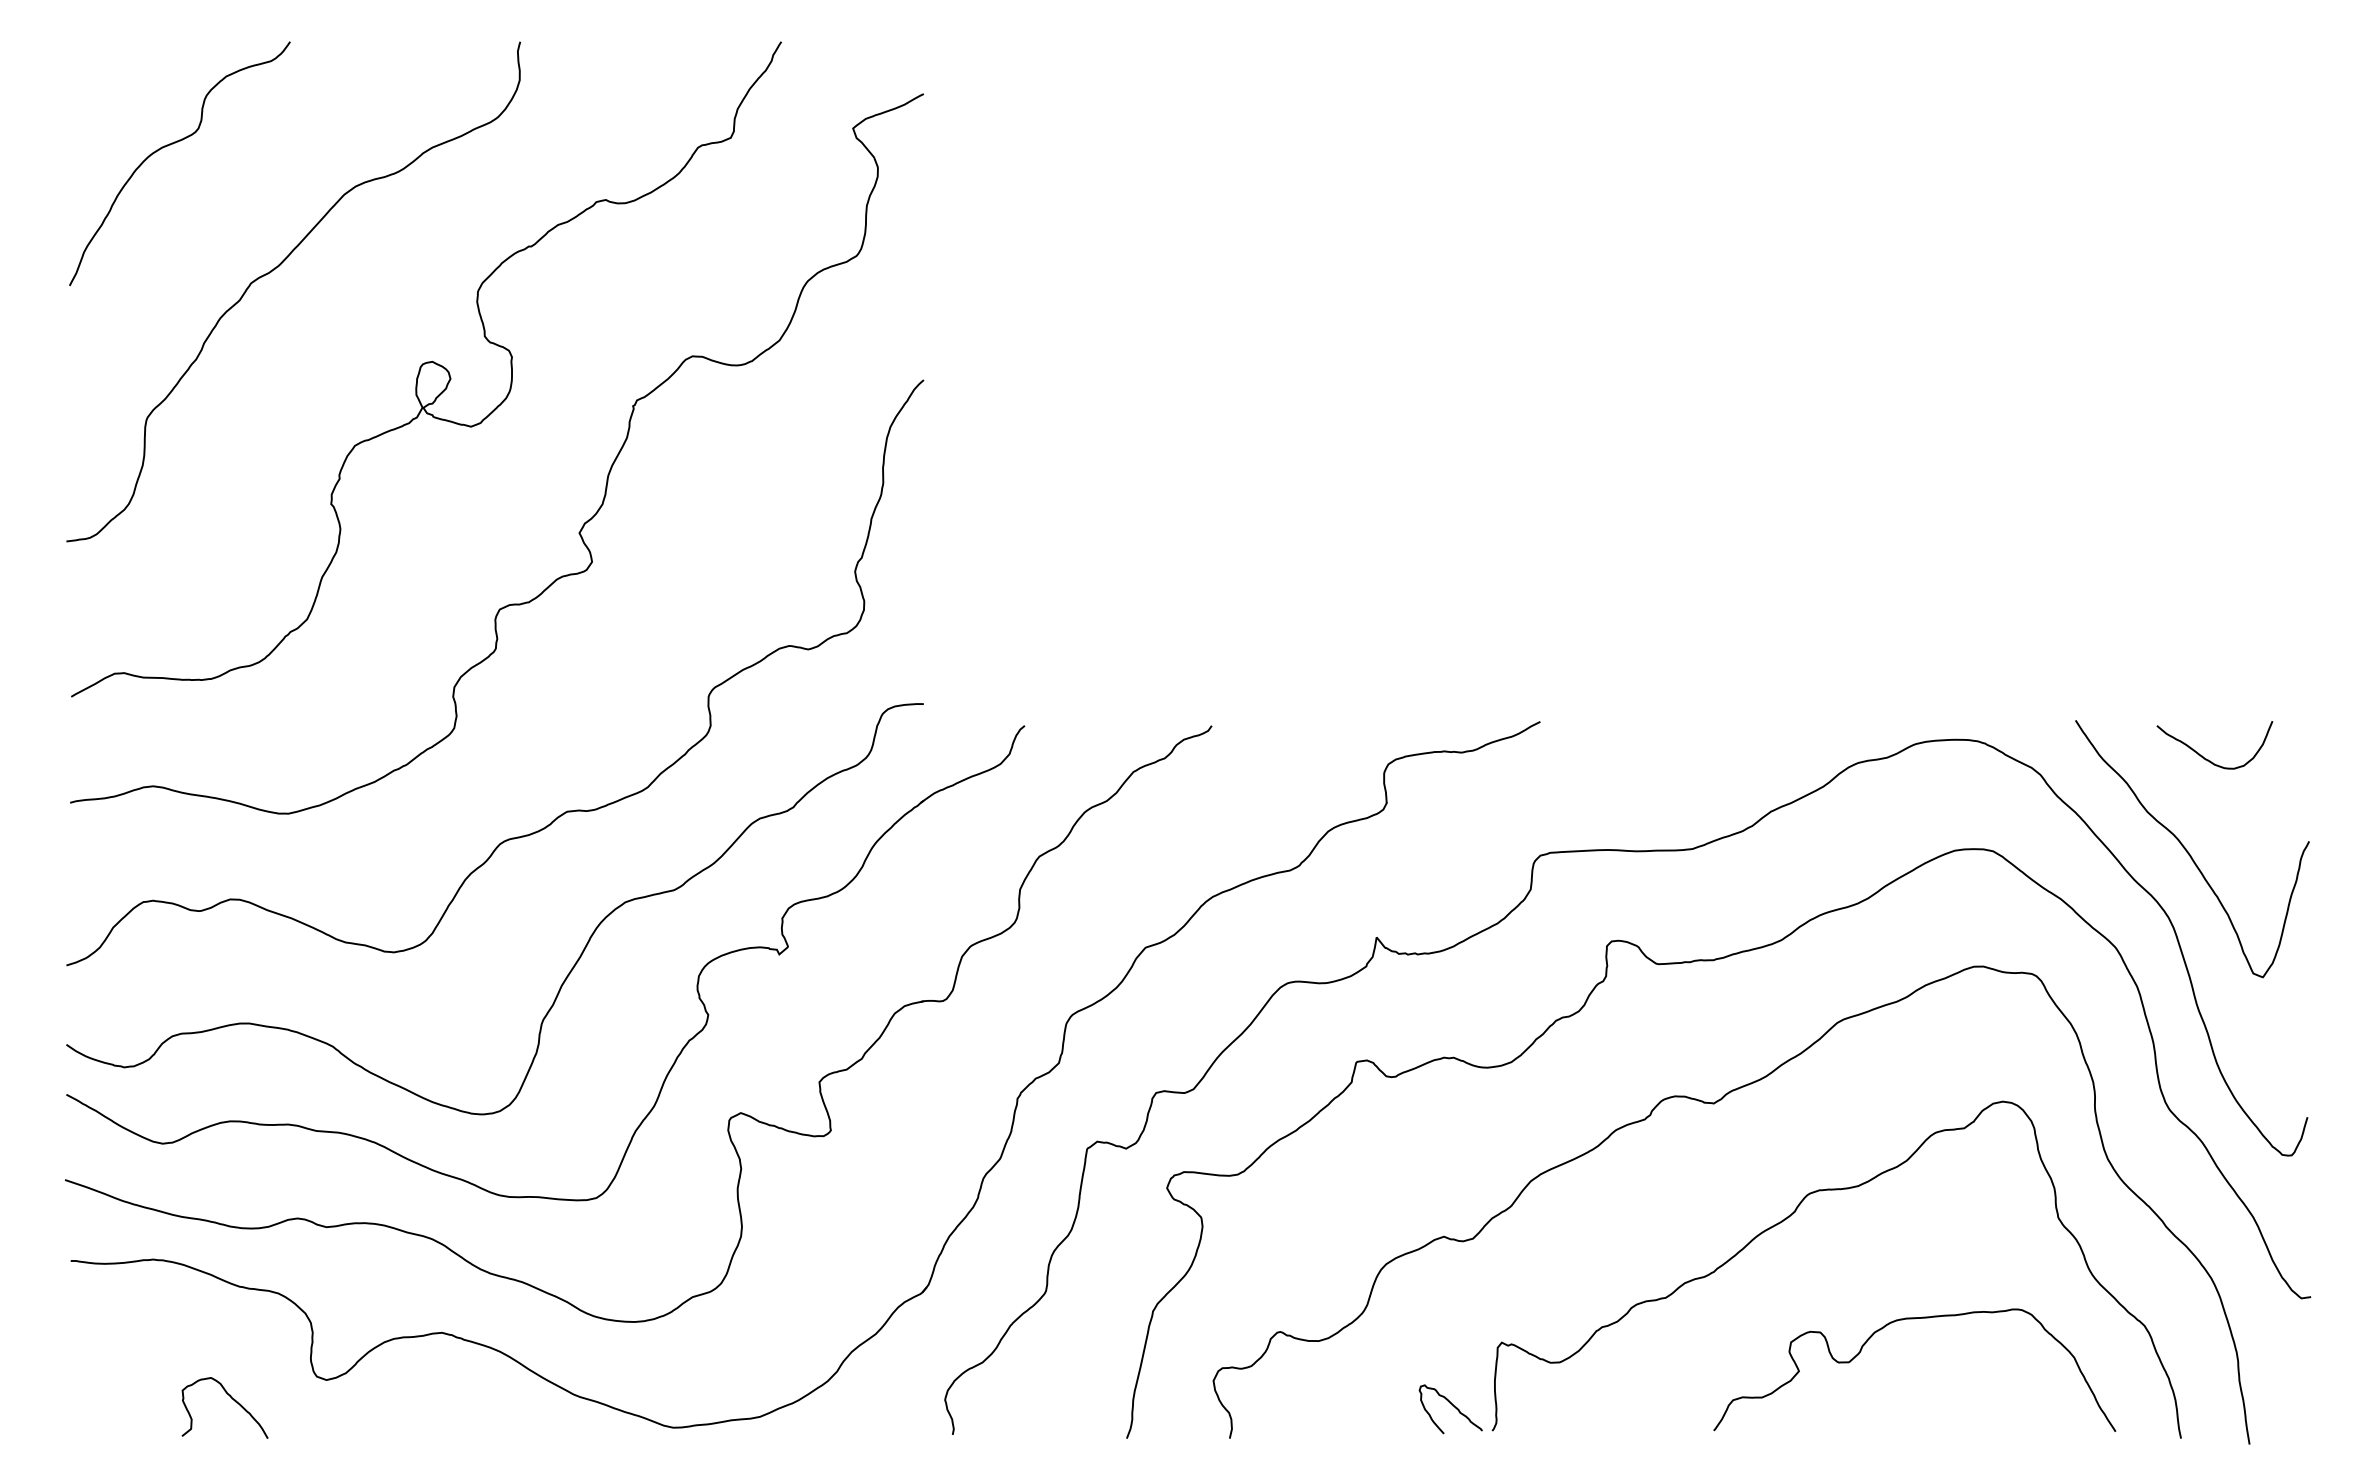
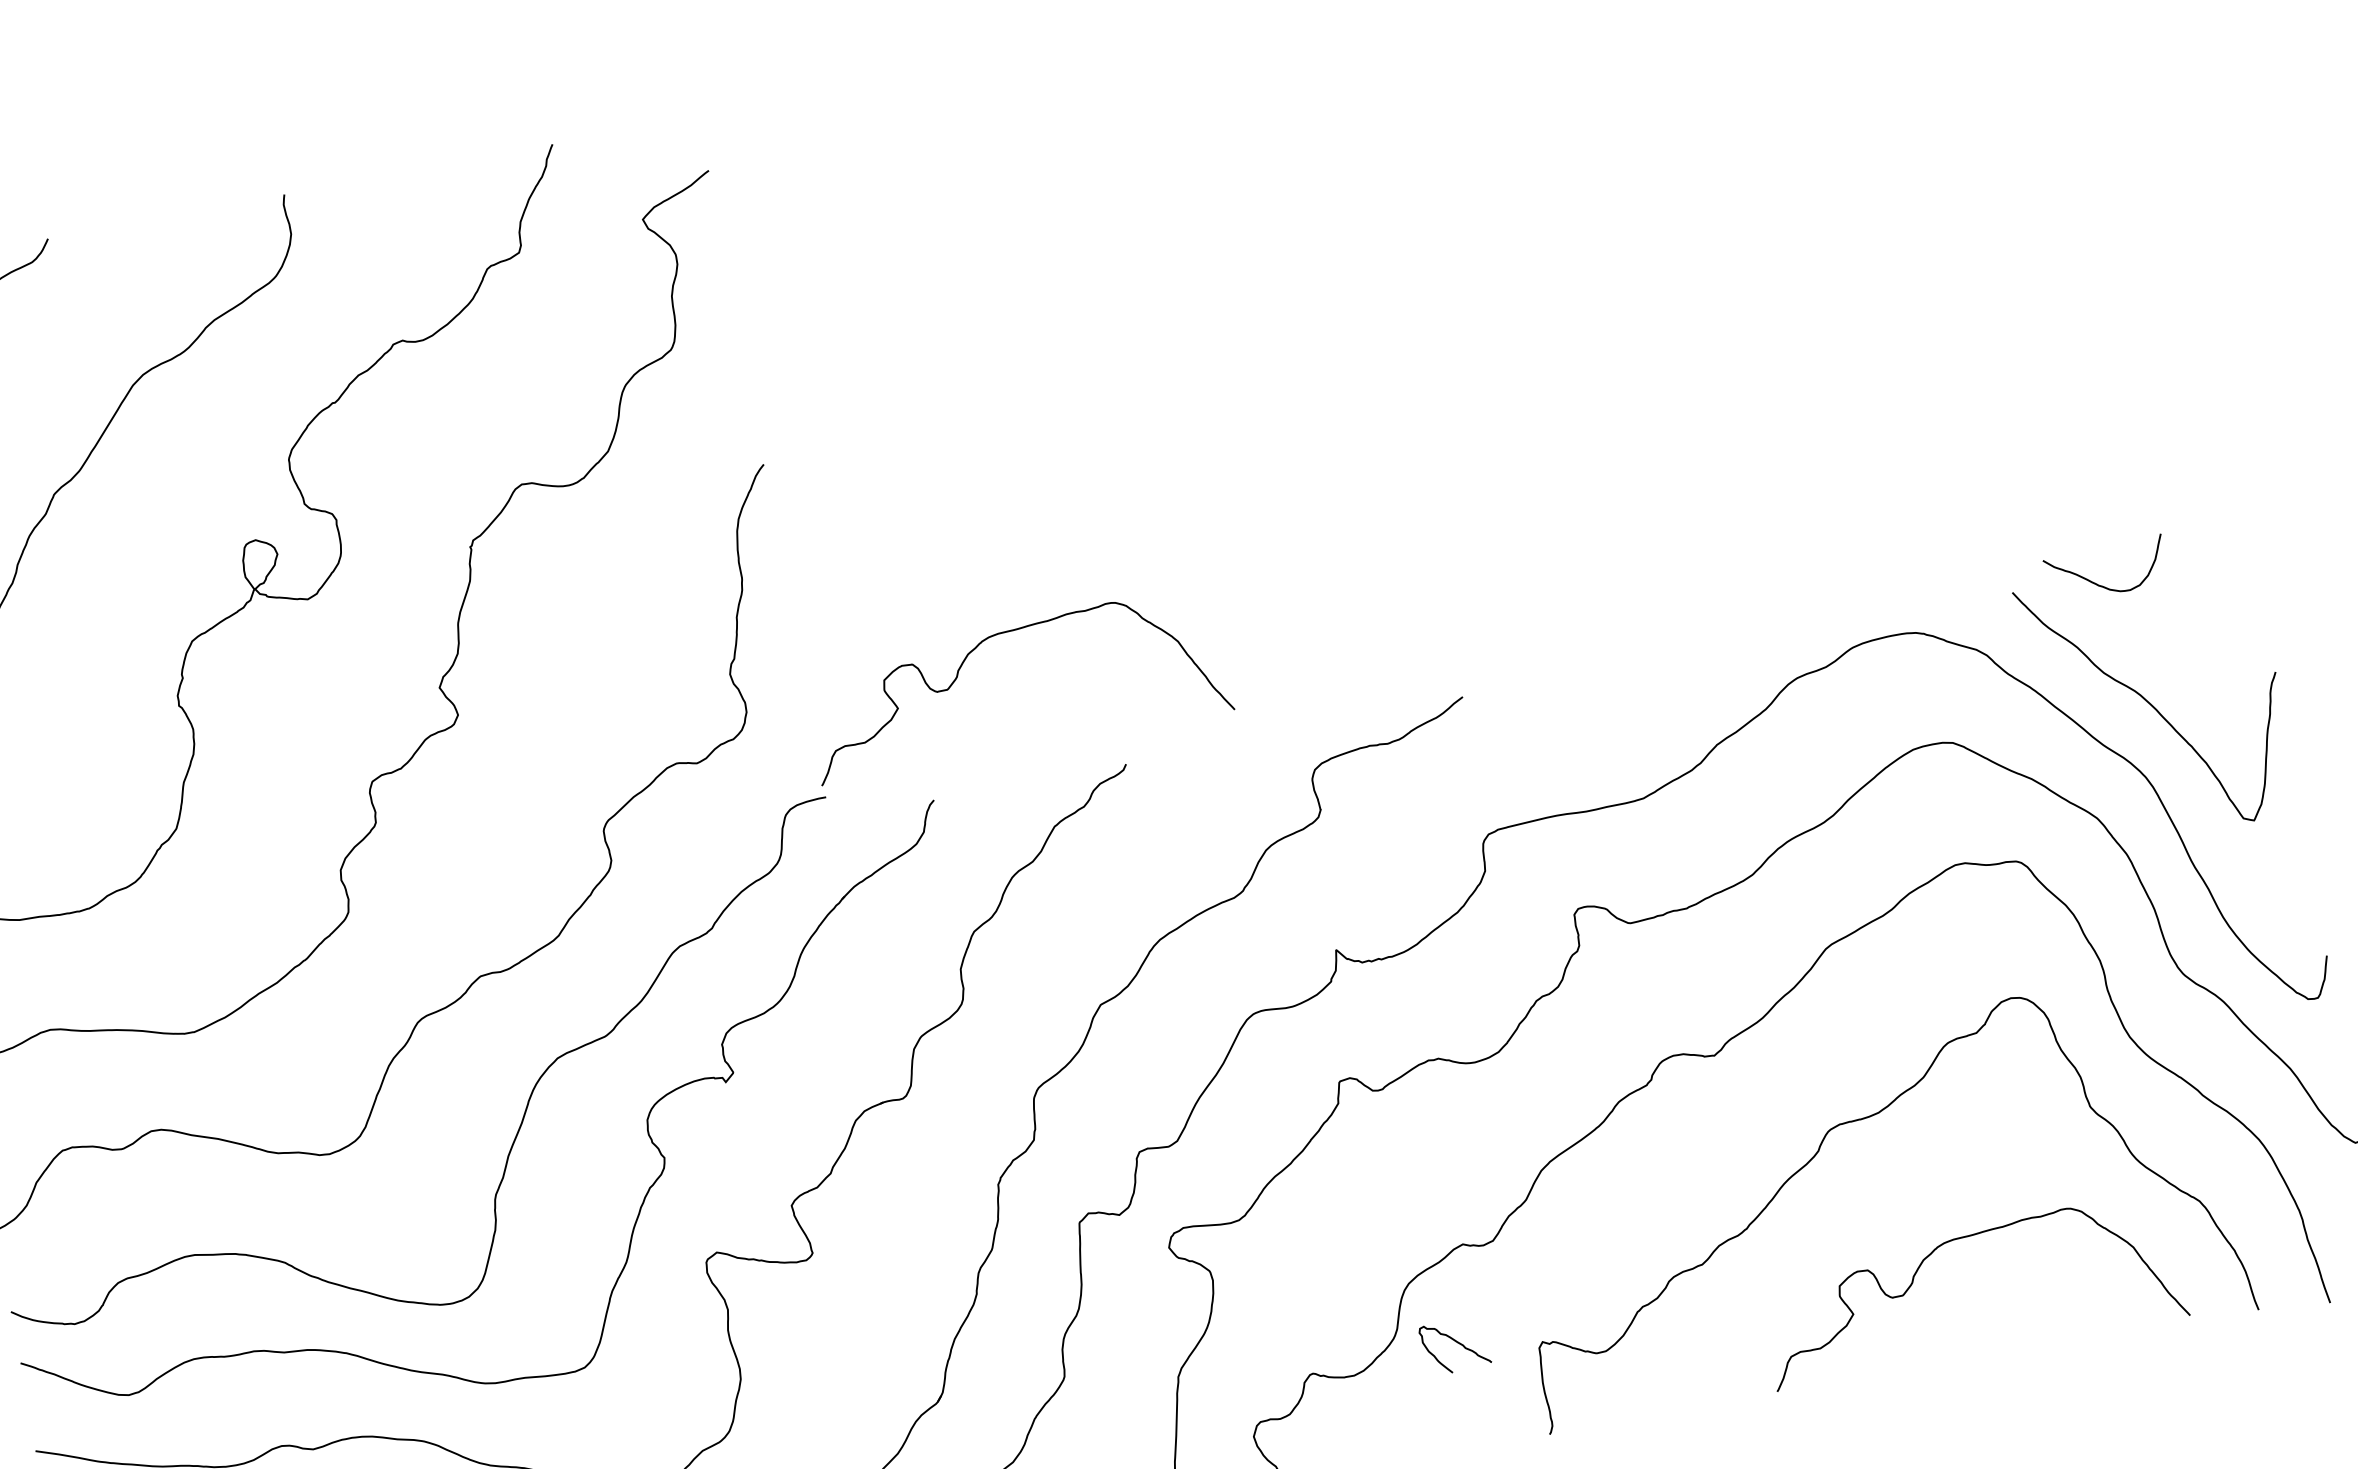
curve: (1122, 581) -> (1006, 633), added
curve: (2208, 759) -> (2102, 585), moved
curve: (1453, 1406) -> (1457, 1342), moved

